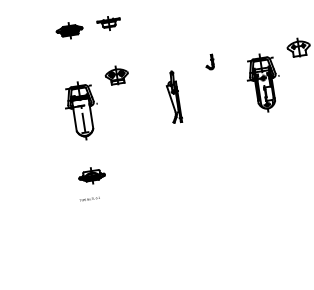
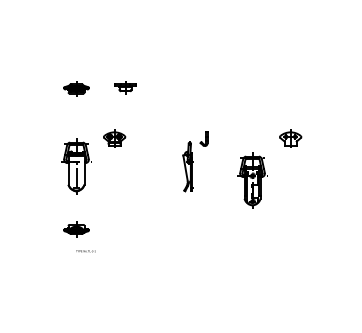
part: (108, 23) -> (125, 87), moved
part: (263, 83) -> (252, 180), moved
part: (172, 96) -> (187, 166), moved
text: (89, 199) -> (85, 251), moved

